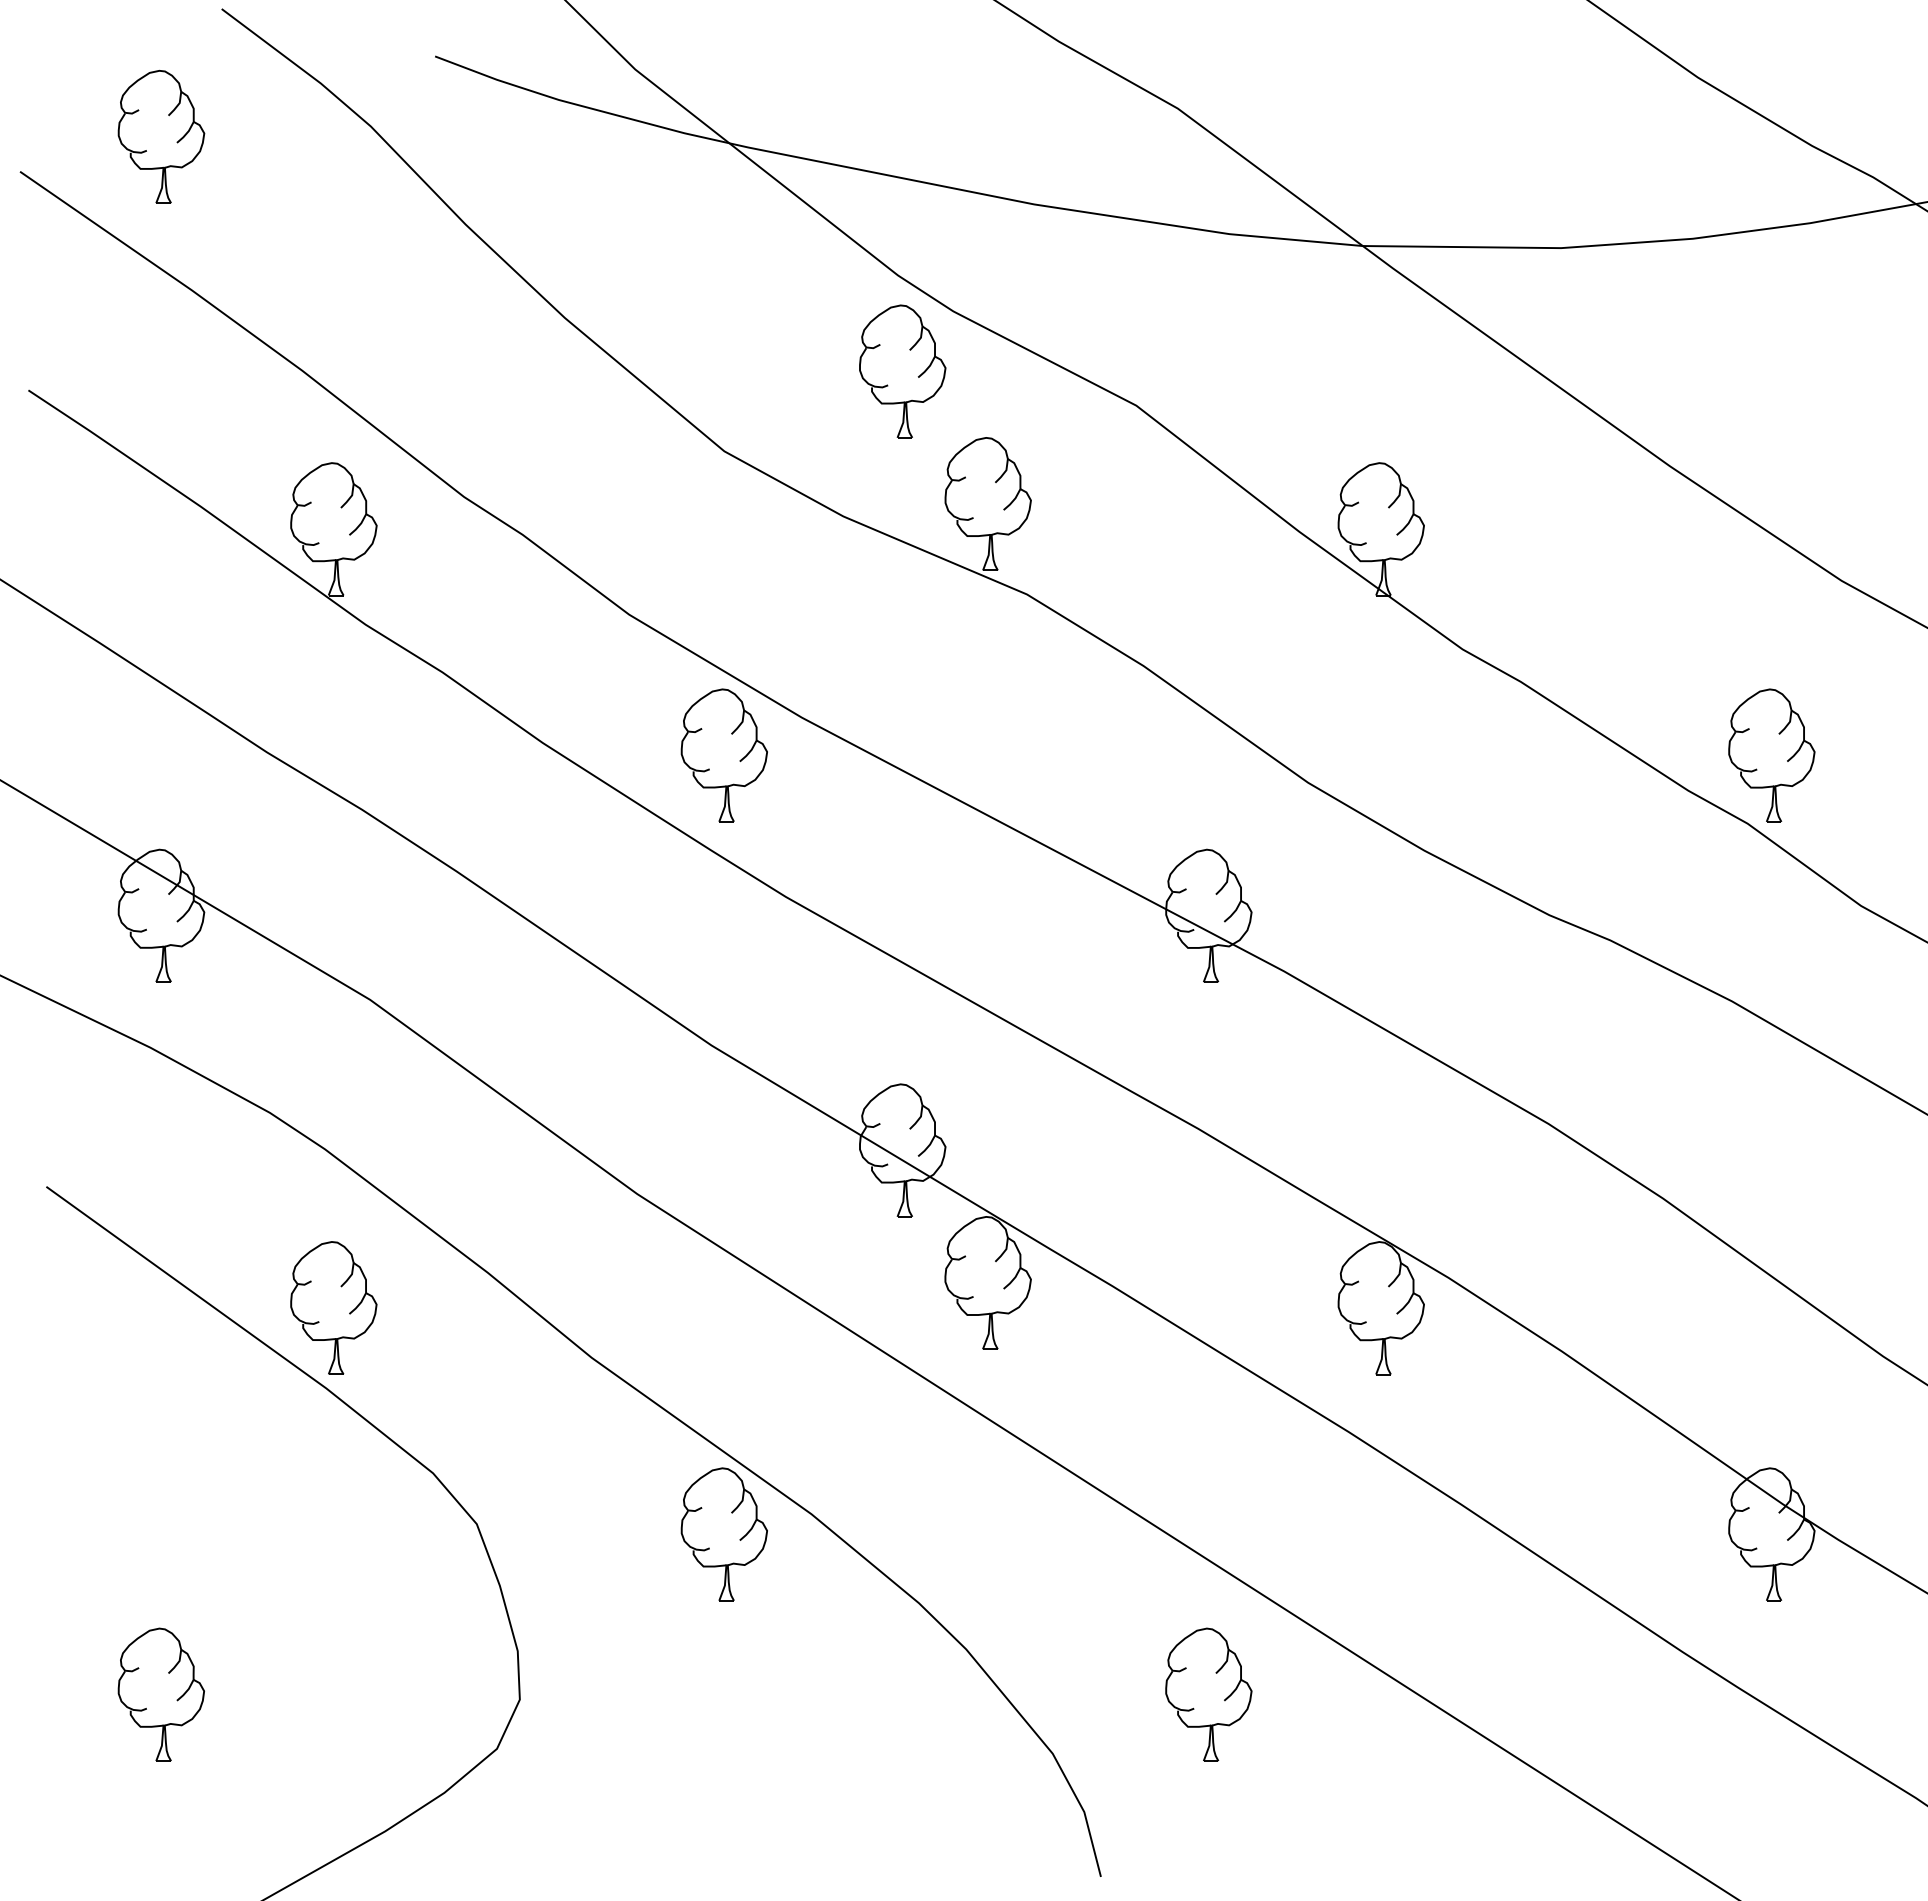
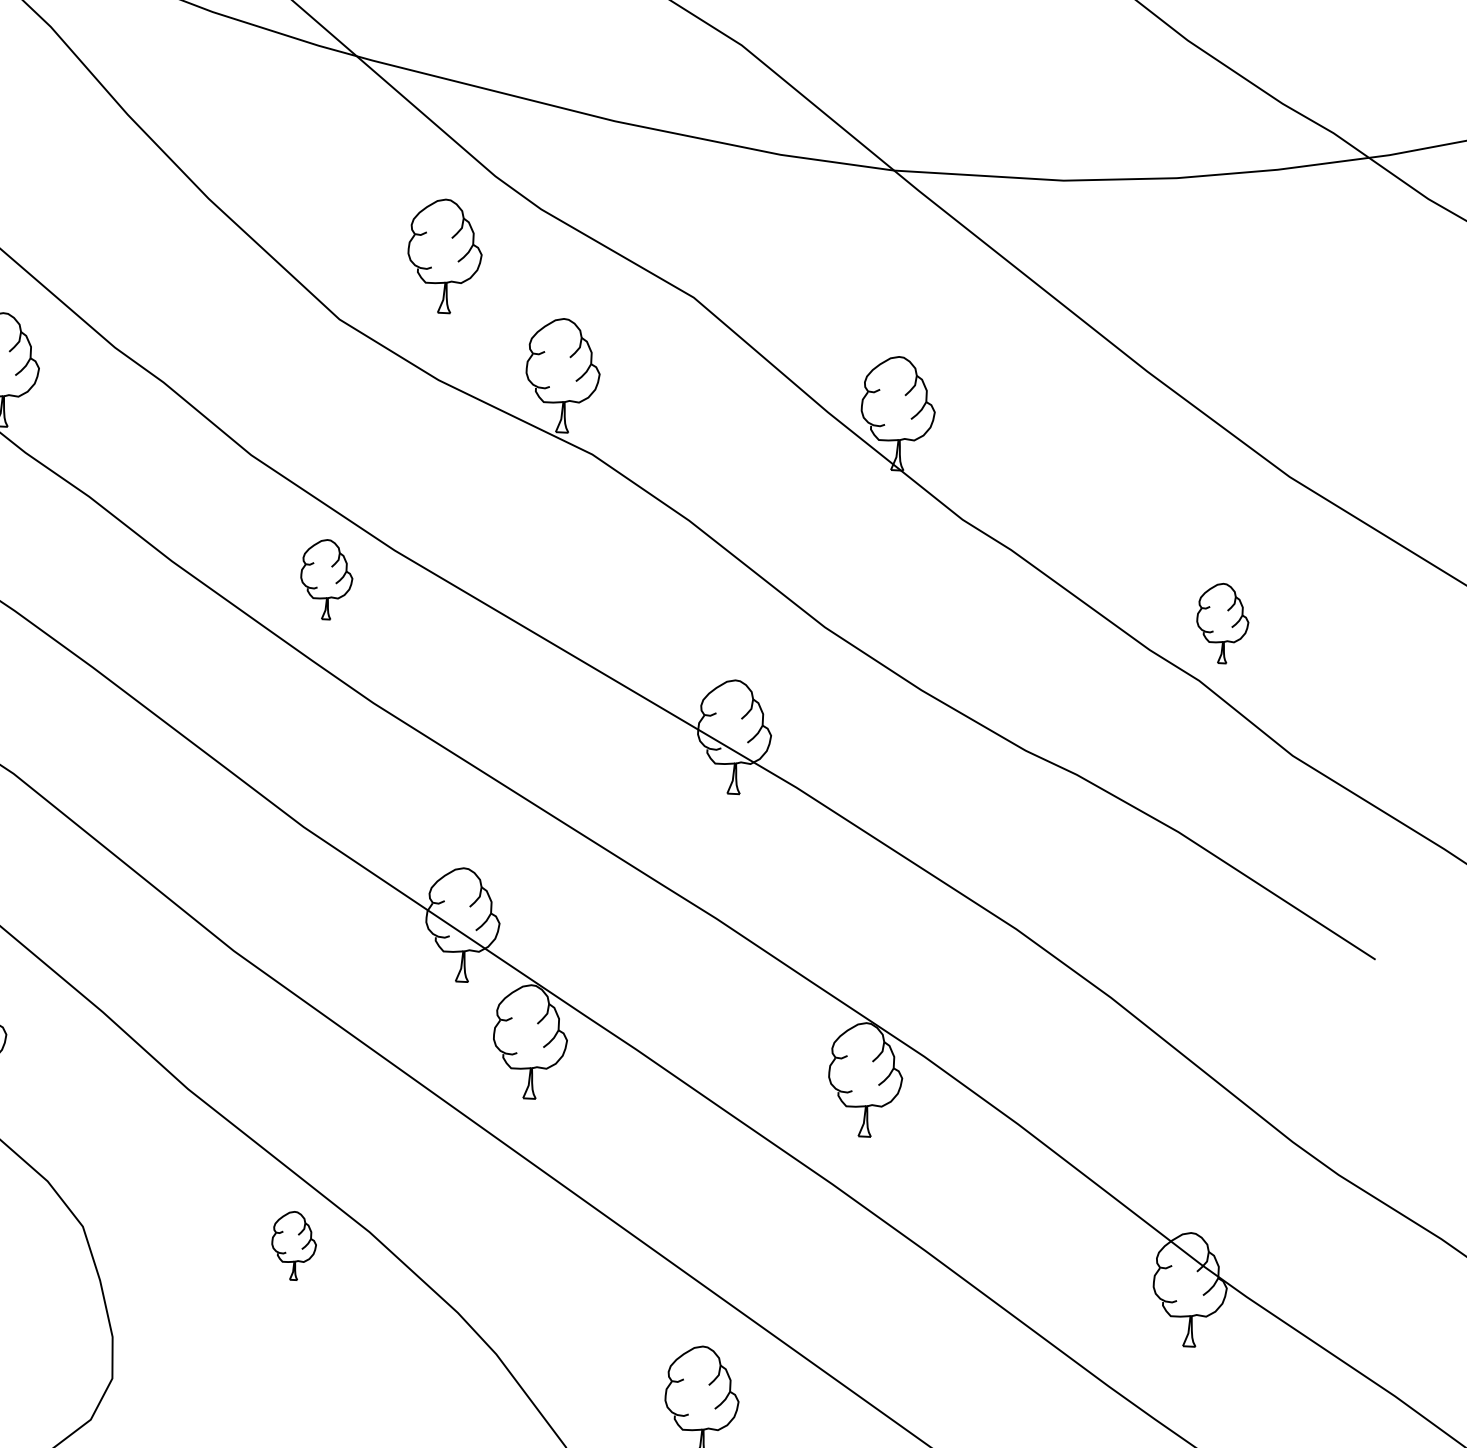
part: (902, 371) -> (444, 256), moved
part: (723, 755) -> (326, 579), size x0.7
part: (1771, 755) -> (1222, 623), size x0.7
part: (723, 1534) -> (293, 1245), size x0.6

